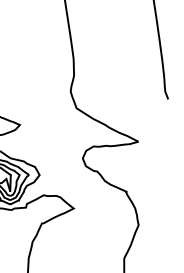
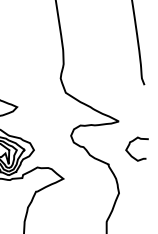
curve: (151, 169) -> (130, 145), added

